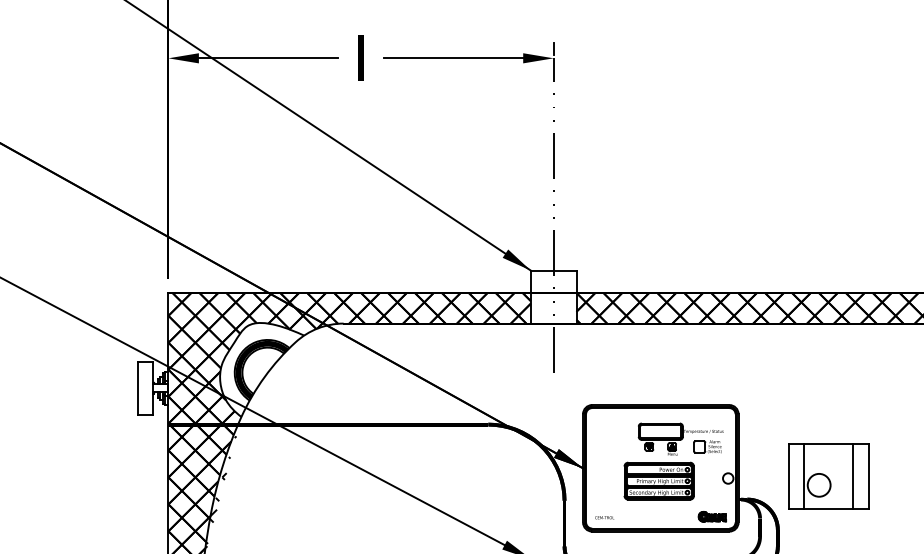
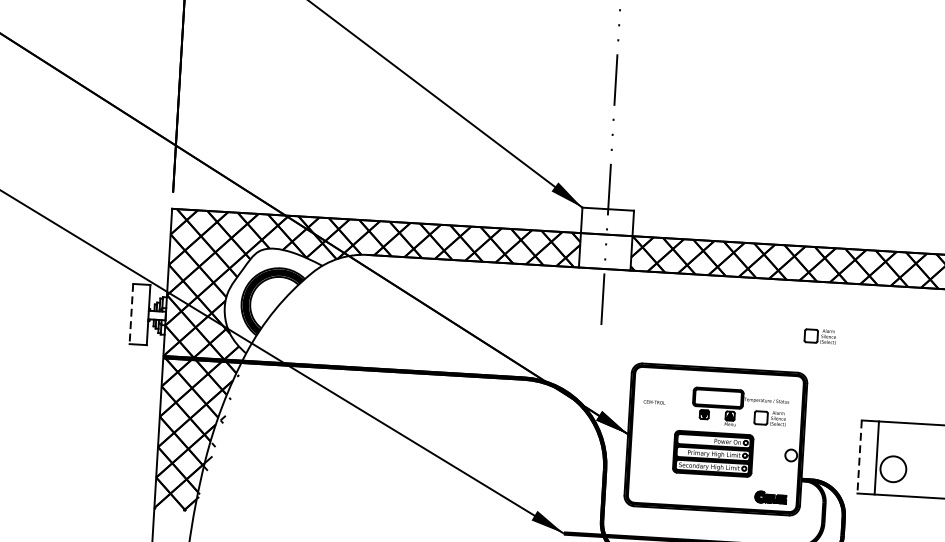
part: (747, 371) -> (820, 336), added
line: (137, 388) -> (130, 314), solid -> dashed
line: (853, 475) -> (932, 460), removed
line: (788, 476) -> (859, 457), solid -> dashed
text: (604, 517) -> (654, 402), moved

